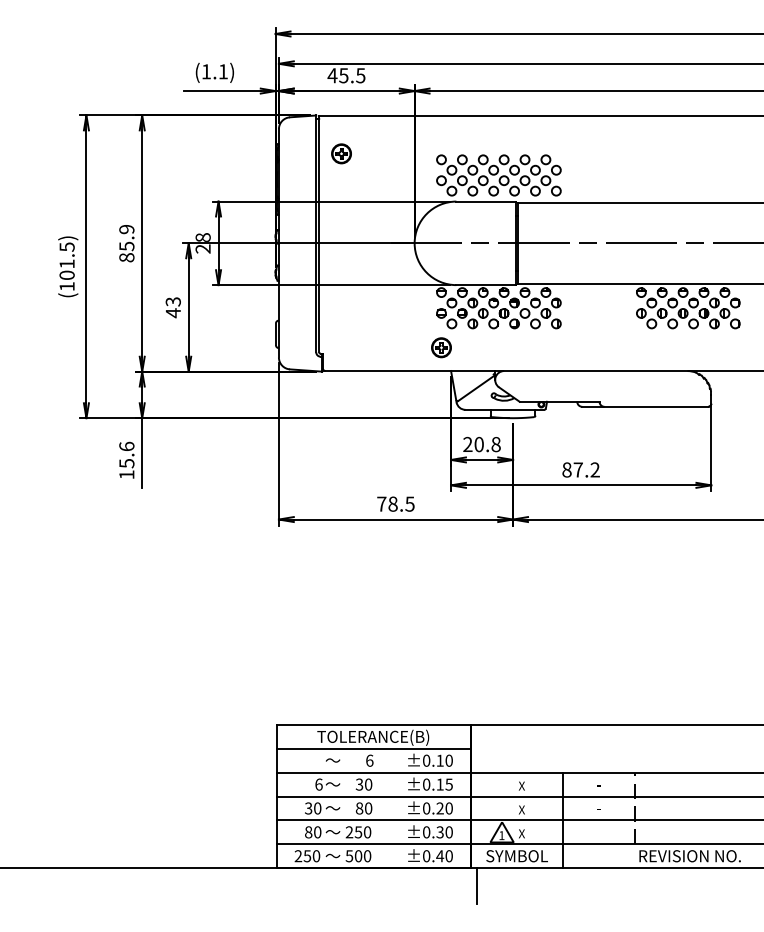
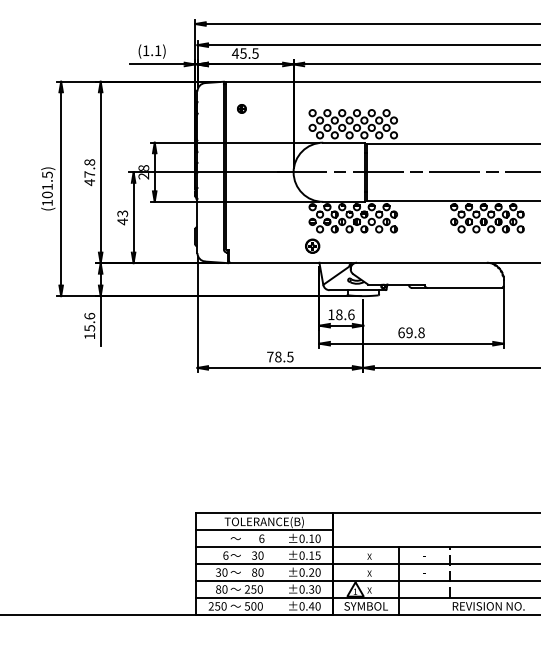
part: (341, 153) -> (241, 108), size x0.6
text: (126, 243) -> (89, 172), 85.9 -> 47.8
text: (482, 444) -> (341, 314), 20.8 -> 18.6
text: (581, 469) -> (411, 332), 87.2 -> 69.8
line: (476, 886) -> (337, 627), removed

